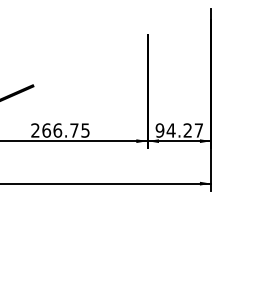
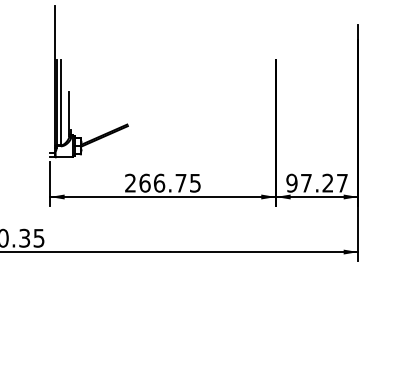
text: (171, 130) -> (306, 183), 94.27 -> 97.27

